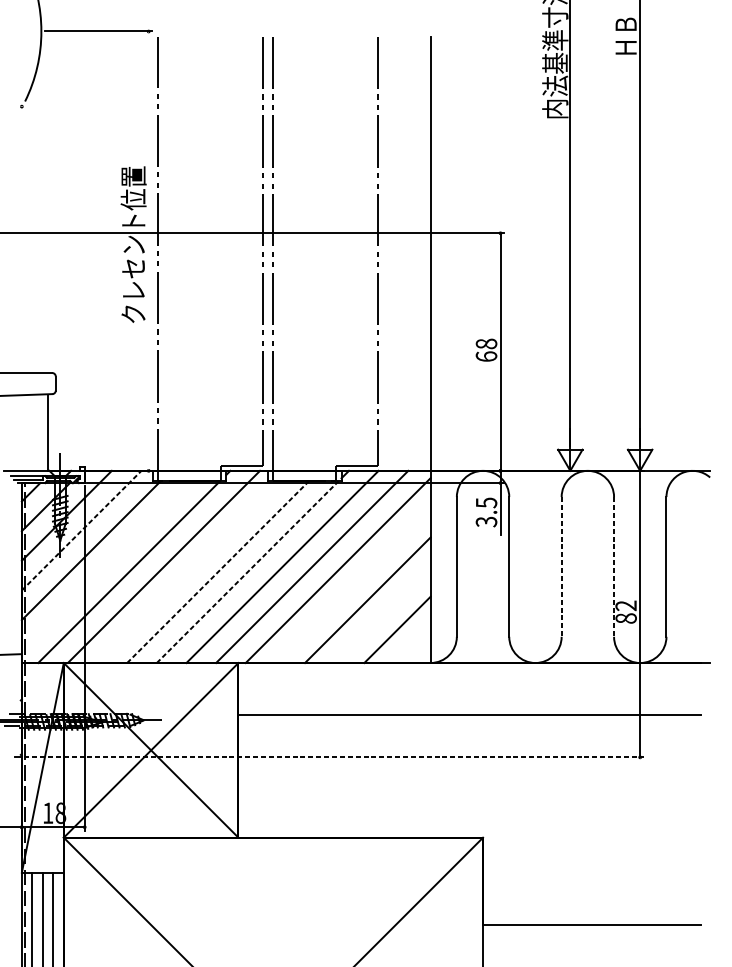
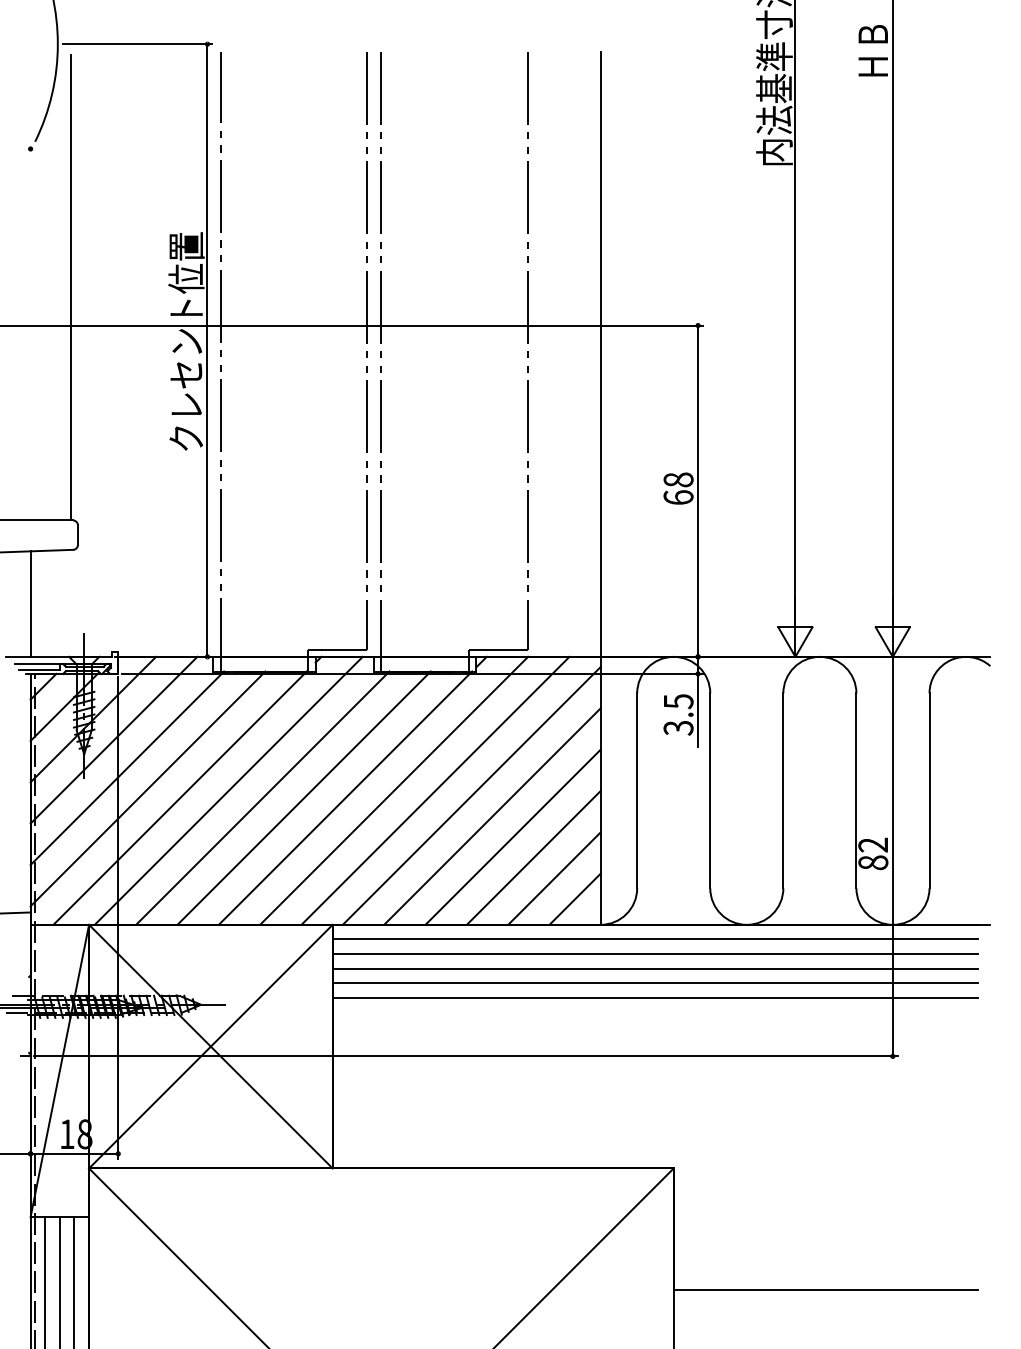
line: (50, 205) -> (70, 287), added
line: (148, 251) -> (207, 350), added
line: (47, 432) -> (30, 603), moved
line: (82, 530) -> (114, 740), dashed -> solid
line: (105, 565) -> (147, 788), added
line: (561, 567) -> (783, 791), dashed -> solid
line: (614, 567) -> (856, 791), dashed -> solid
line: (188, 571) -> (262, 797), added
line: (218, 571) -> (304, 797), dashed -> solid
line: (247, 571) -> (345, 797), dashed -> solid
line: (353, 585) -> (492, 816), added
line: (382, 614) -> (533, 857), added
line: (411, 644) -> (574, 898), added
line: (469, 673) -> (655, 939), added
line: (469, 684) -> (655, 954), added
line: (469, 694) -> (655, 968), added
line: (469, 705) -> (655, 983), added
line: (333, 757) -> (465, 1056), dashed -> solid

